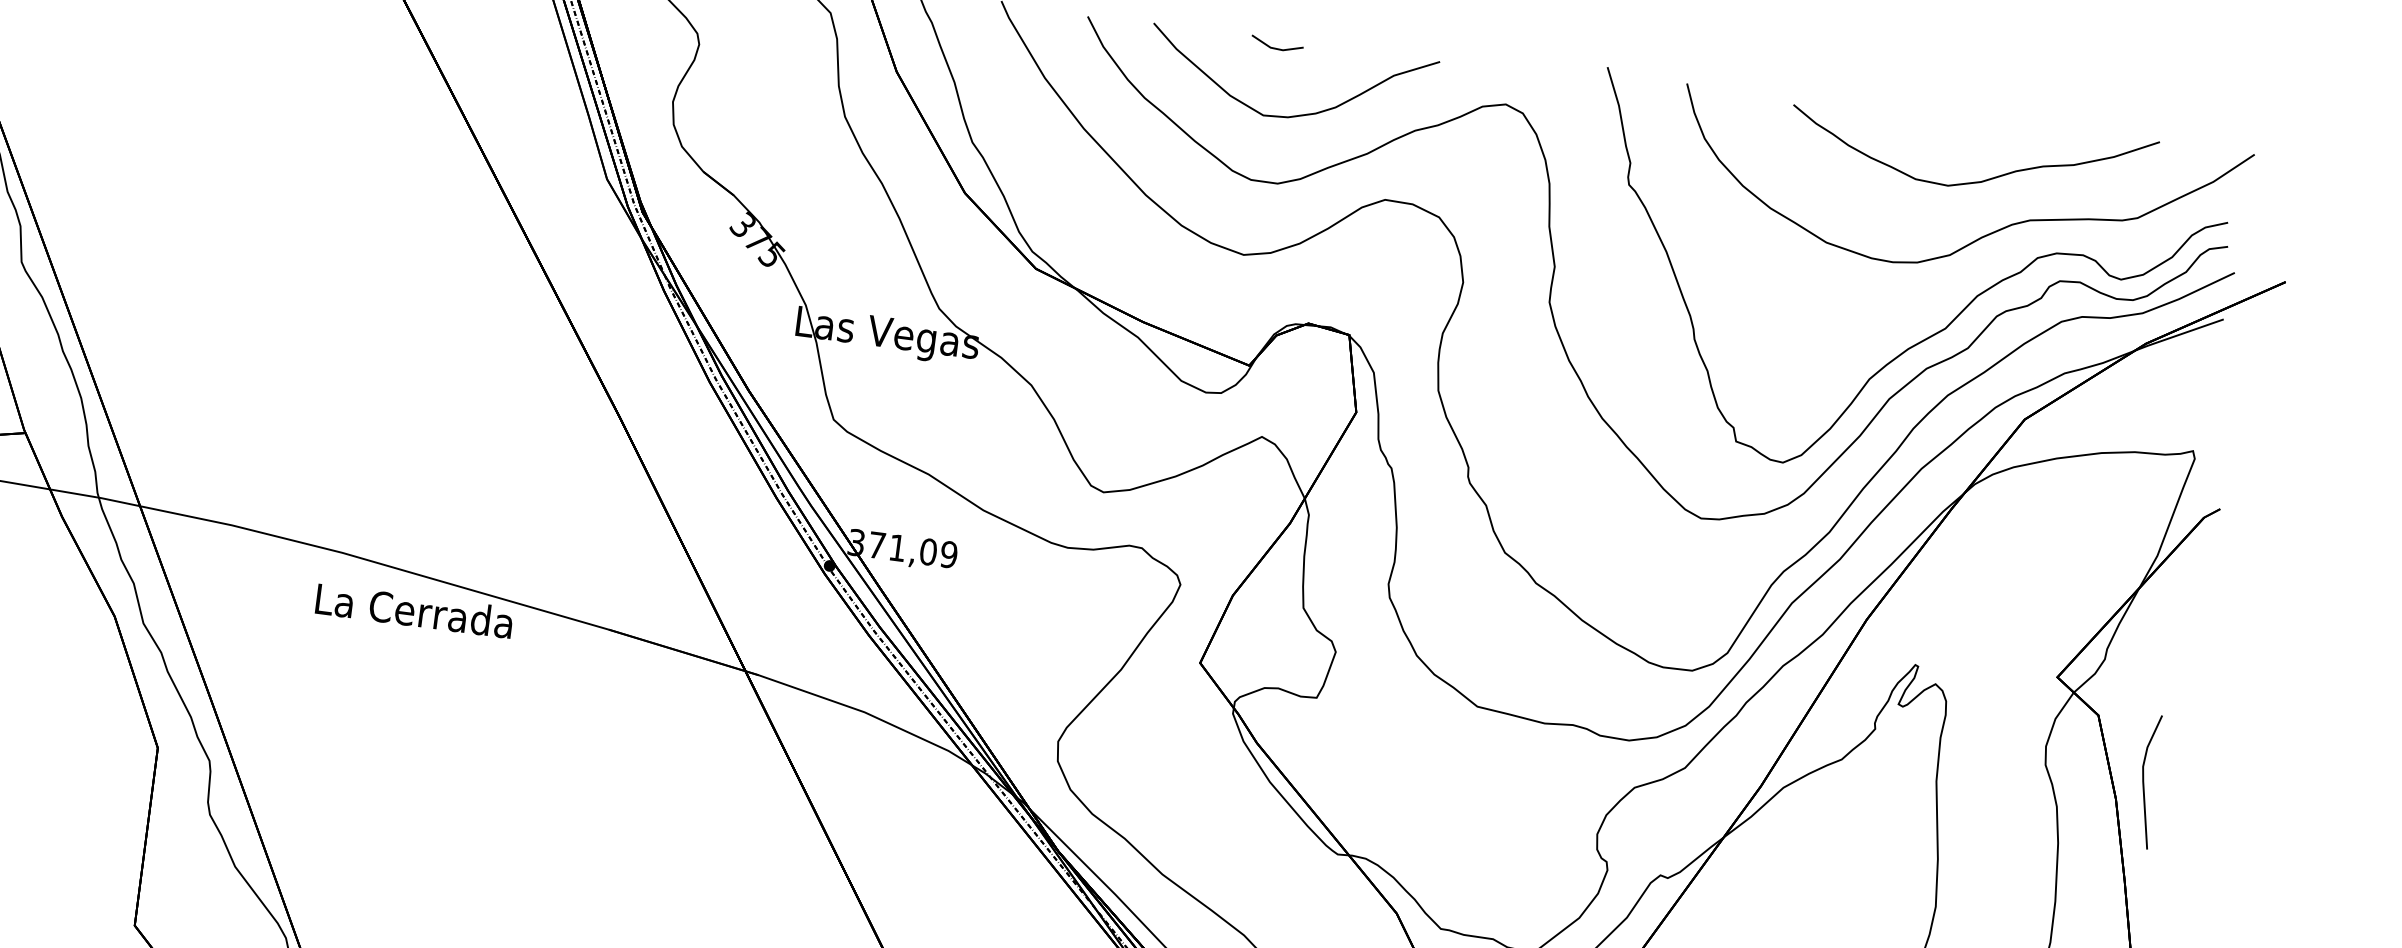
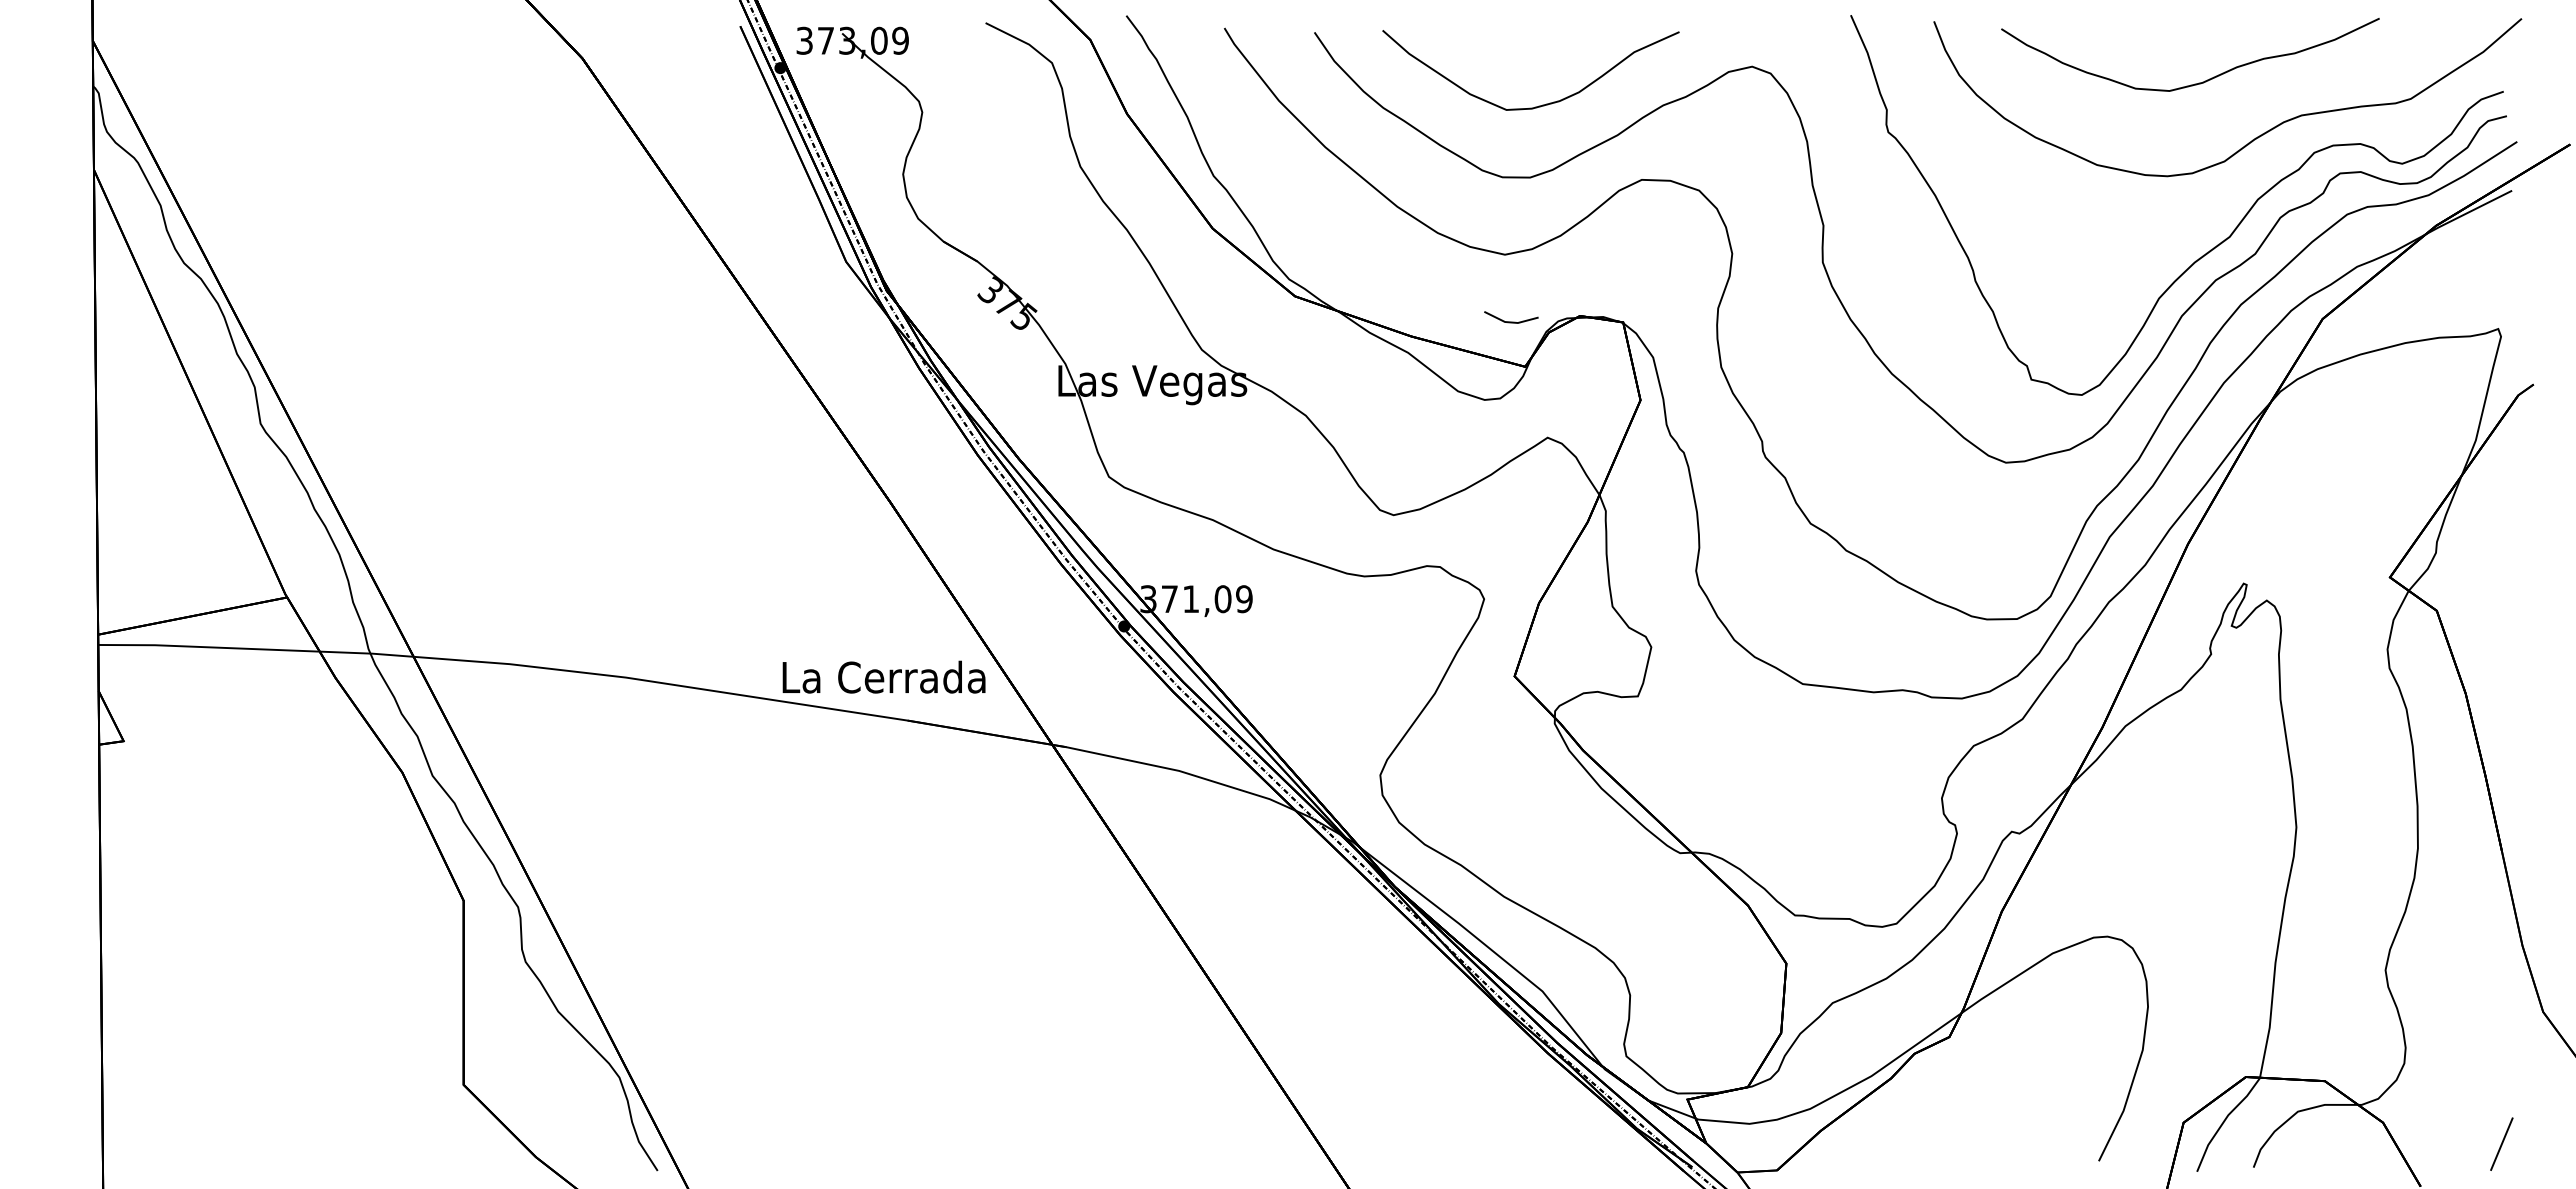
line: (1277, 48) -> (1511, 321), moved
curve: (1977, 181) -> (2198, 82), moved
text: (413, 610) -> (883, 676), moved
line: (2144, 781) -> (2492, 672), removed

